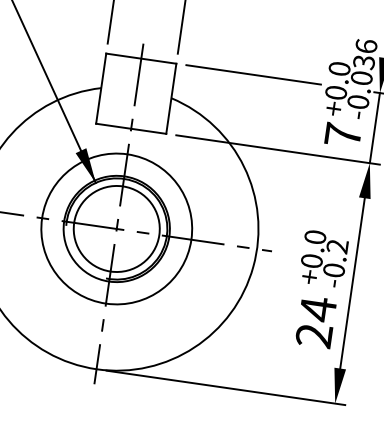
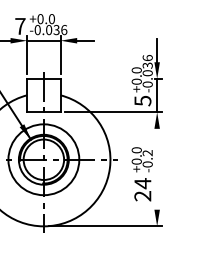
line: (254, 74) -> (97, 78), removed
text: (342, 134) -> (142, 100), 7 -> 5
line: (353, 281) -> (157, 168), removed

